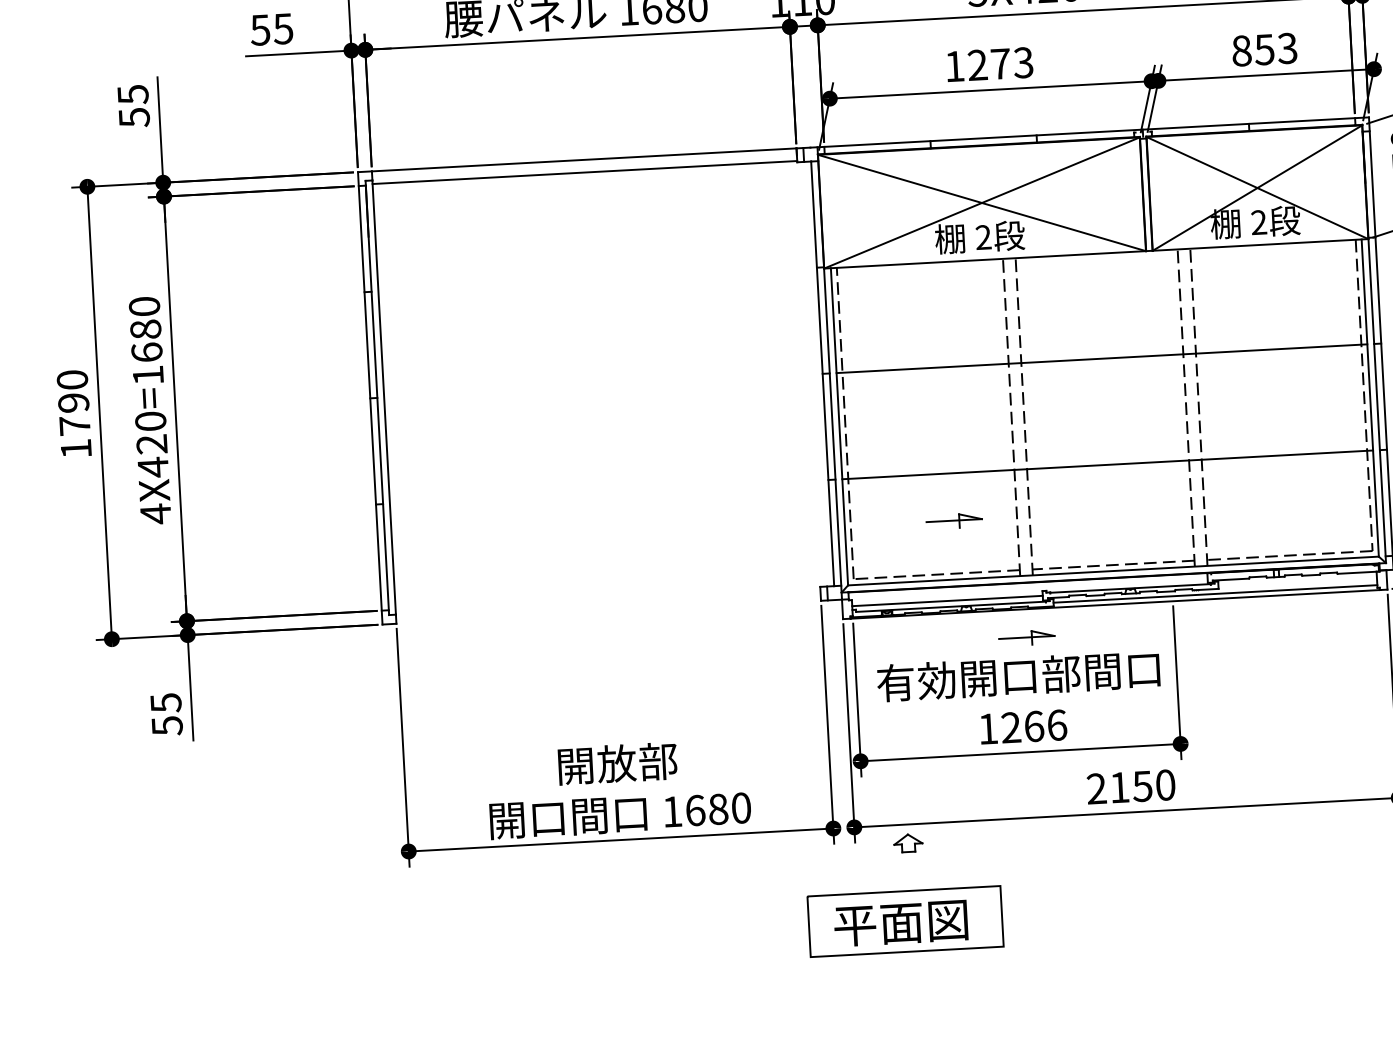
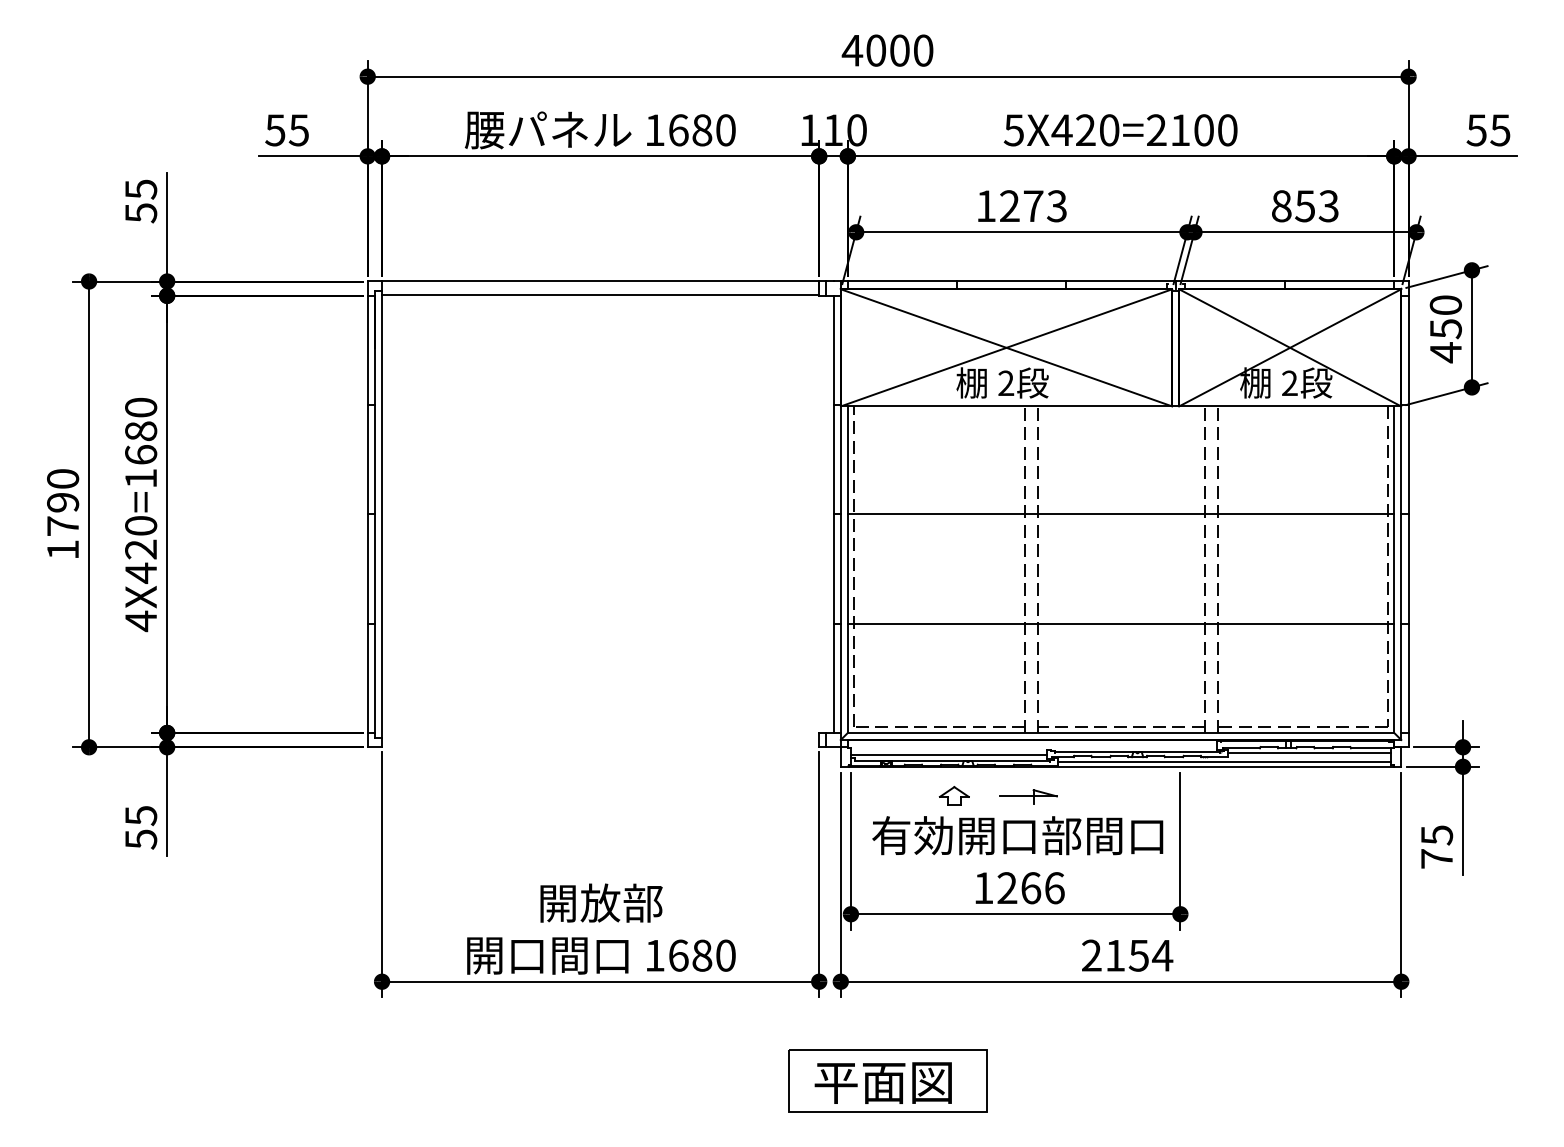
part: (954, 520) -> (960, 672), removed
line: (1297, 581) -> (1309, 753), added
text: (1165, 784) -> (1162, 955), 2150 -> 2154
part: (907, 842) -> (953, 795), moved

